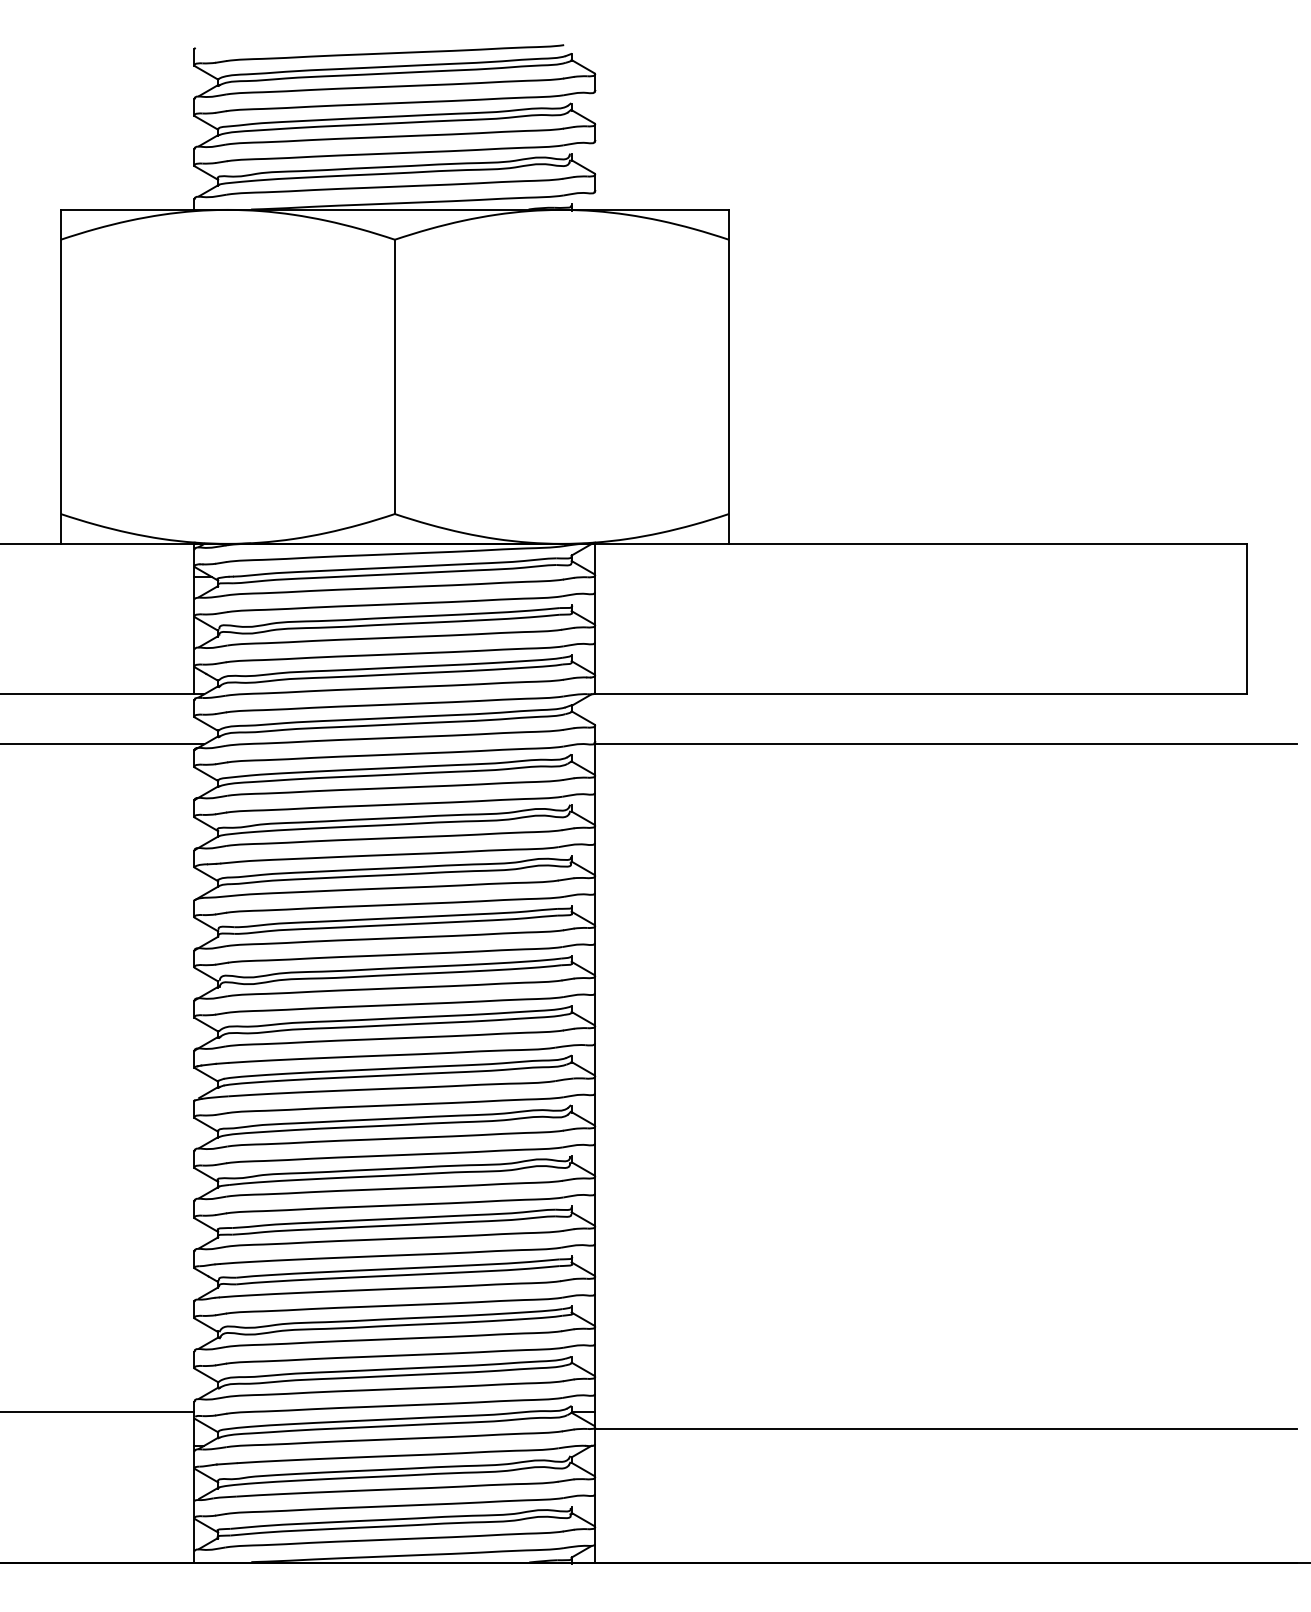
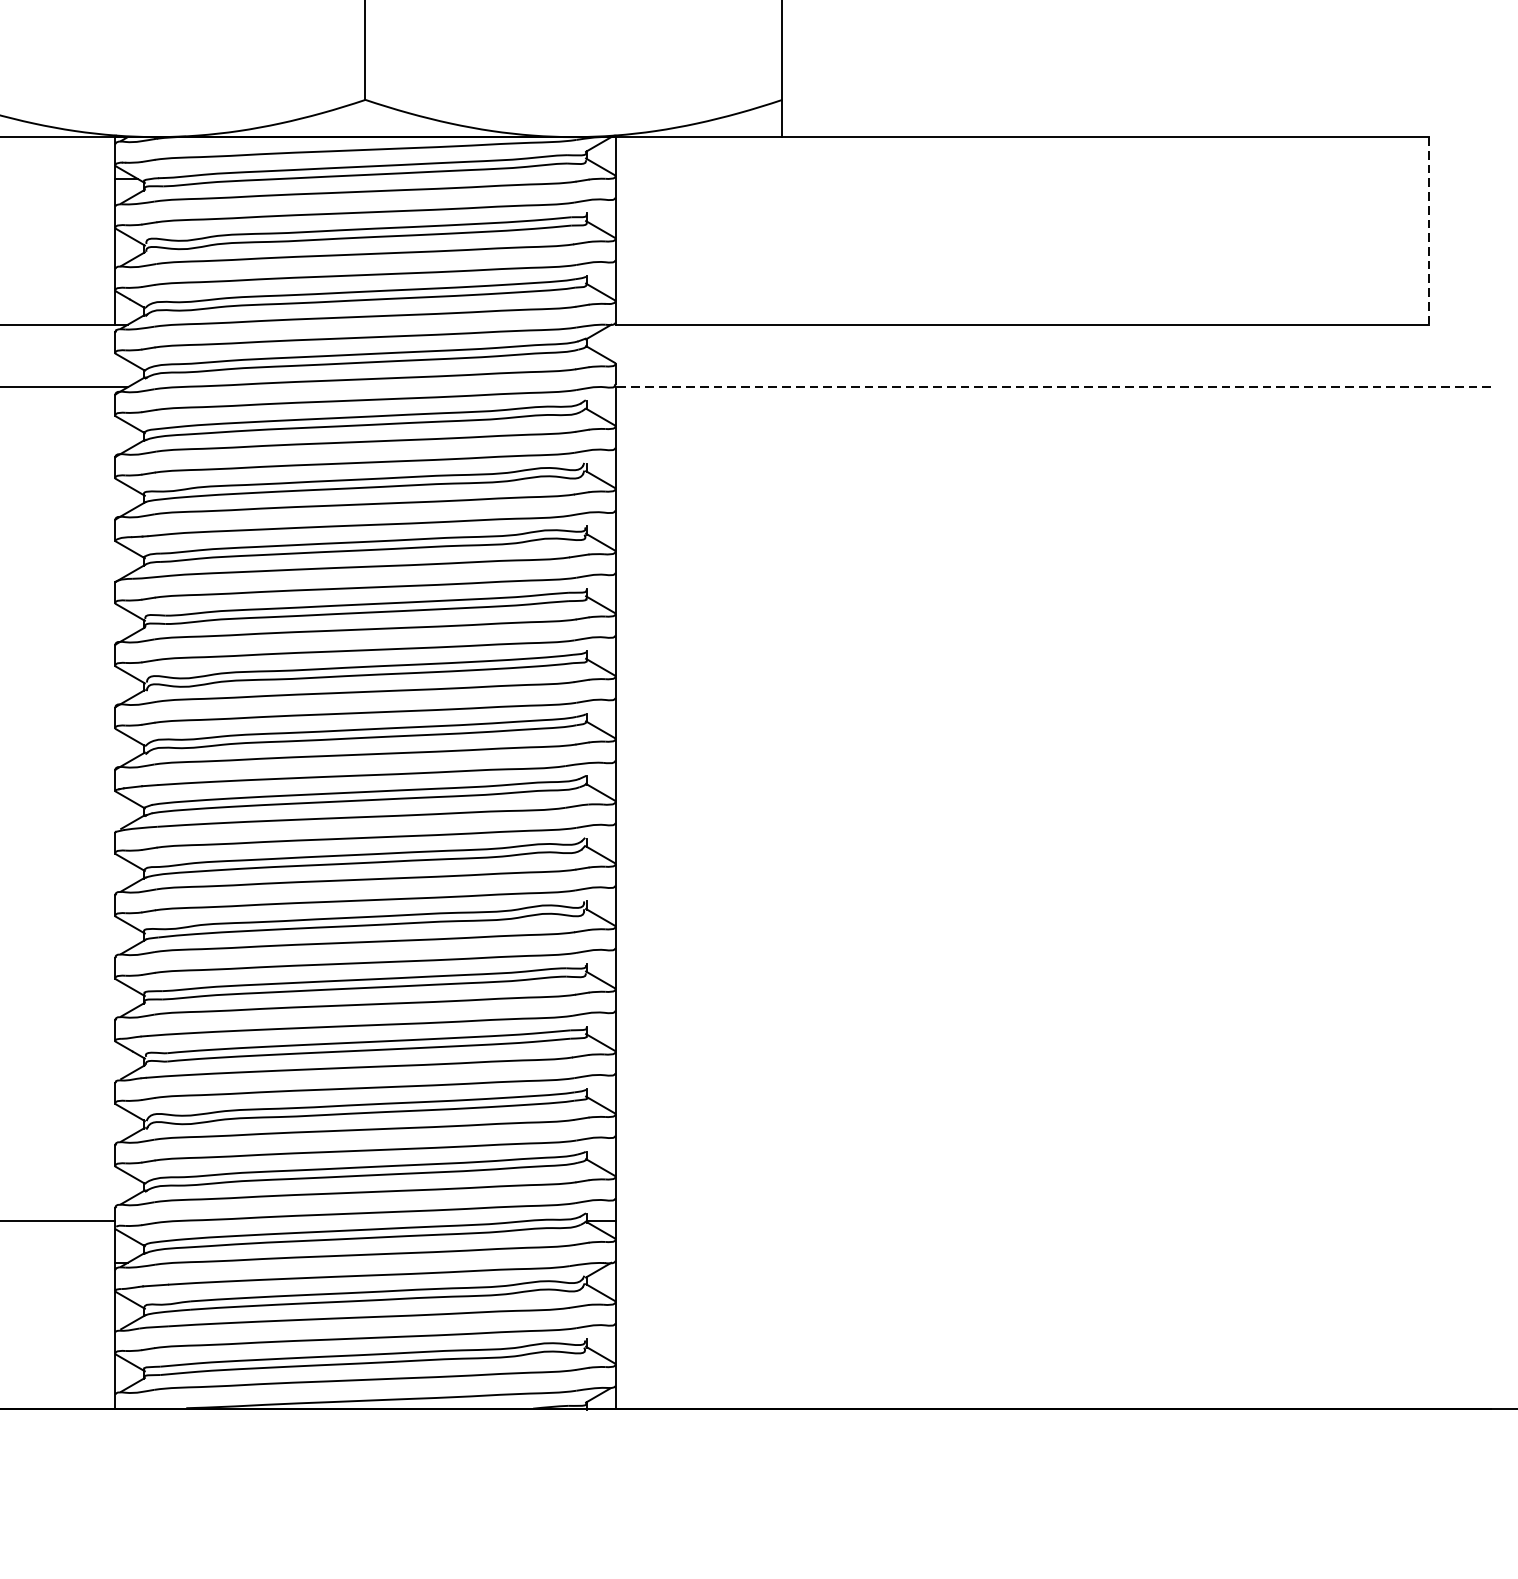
line: (1246, 619) -> (1428, 231), solid -> dashed
line: (945, 744) -> (1052, 387), solid -> dashed
line: (945, 1428) -> (1052, 1241), removed

